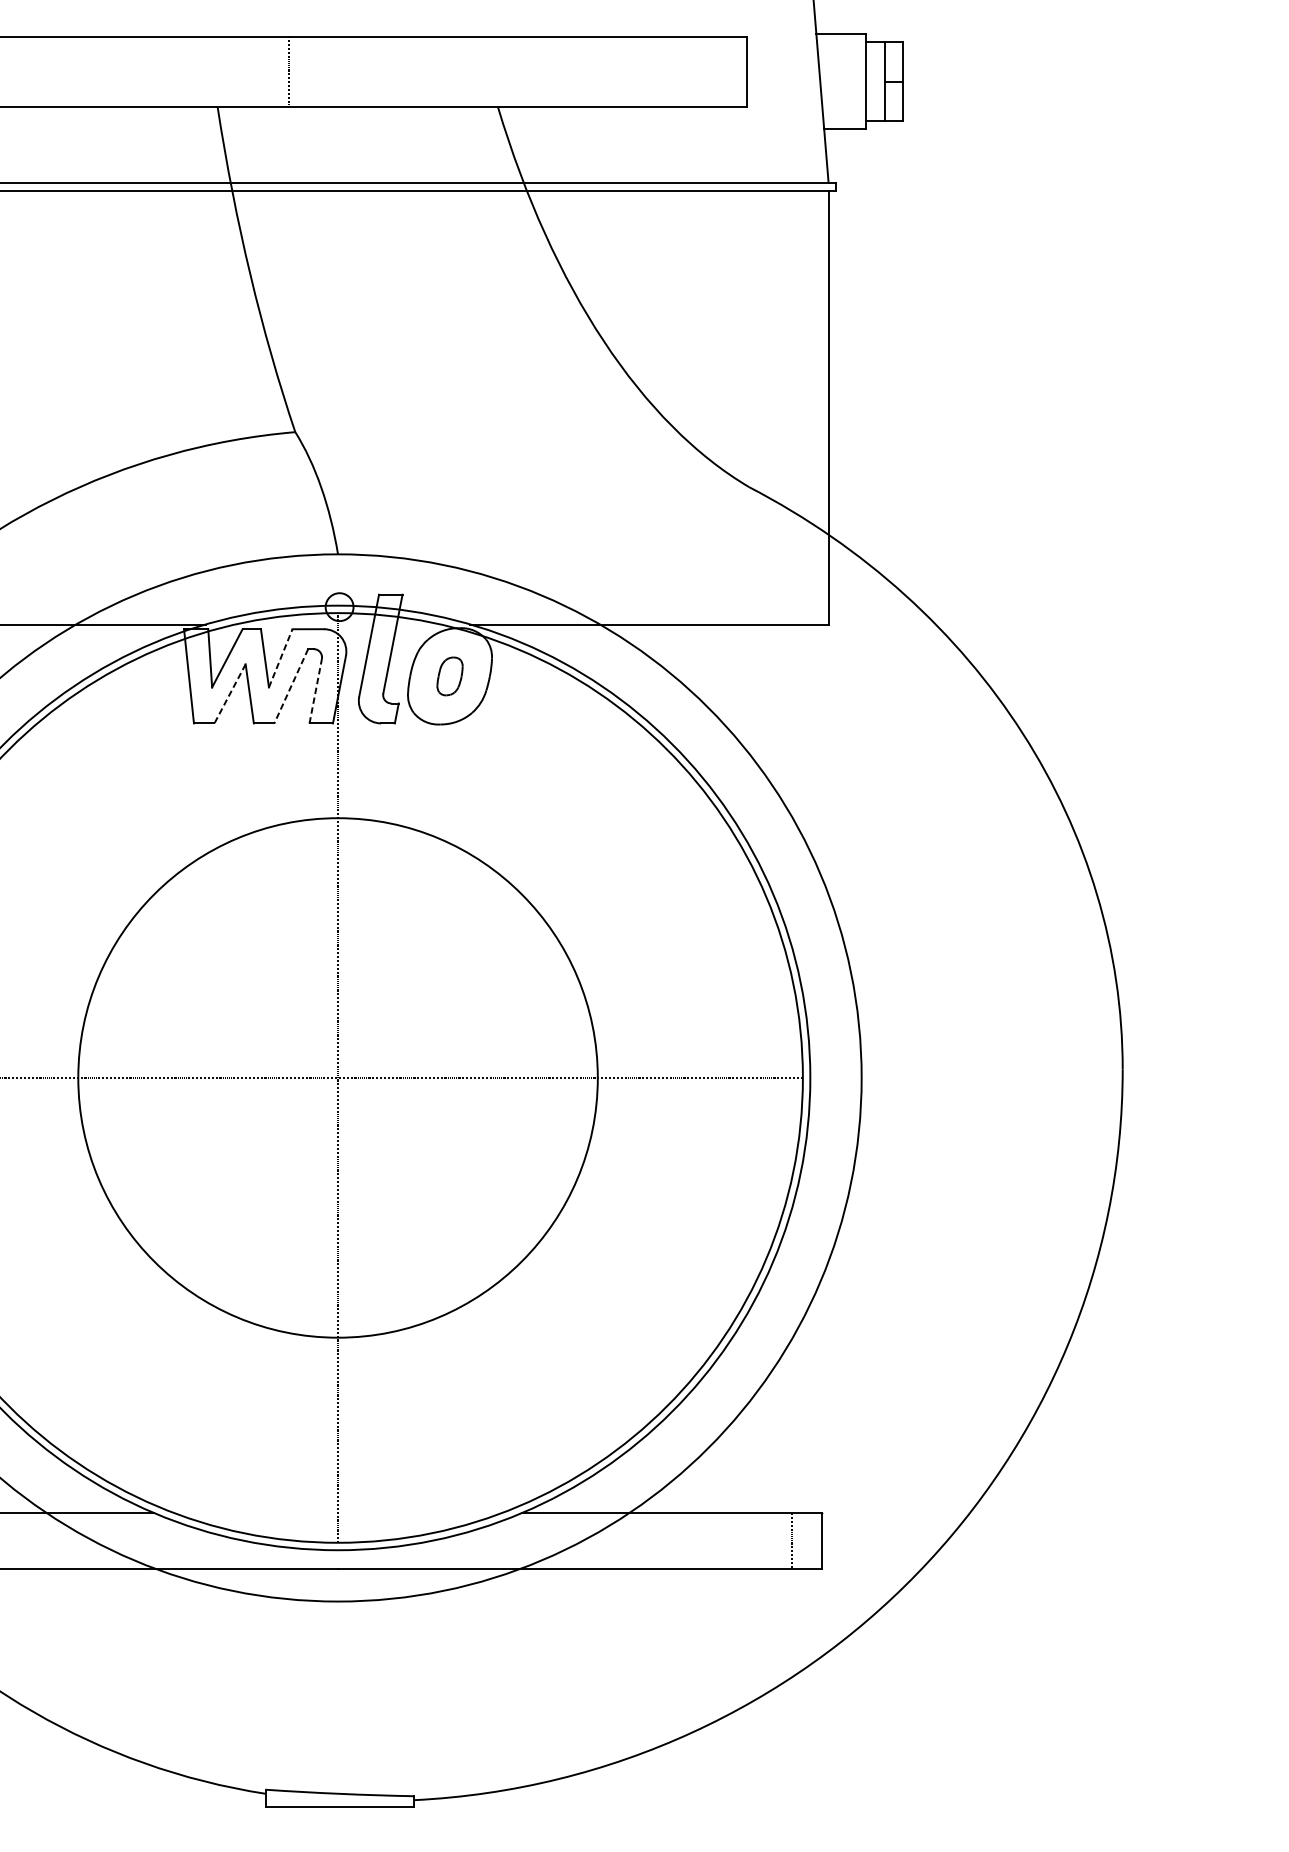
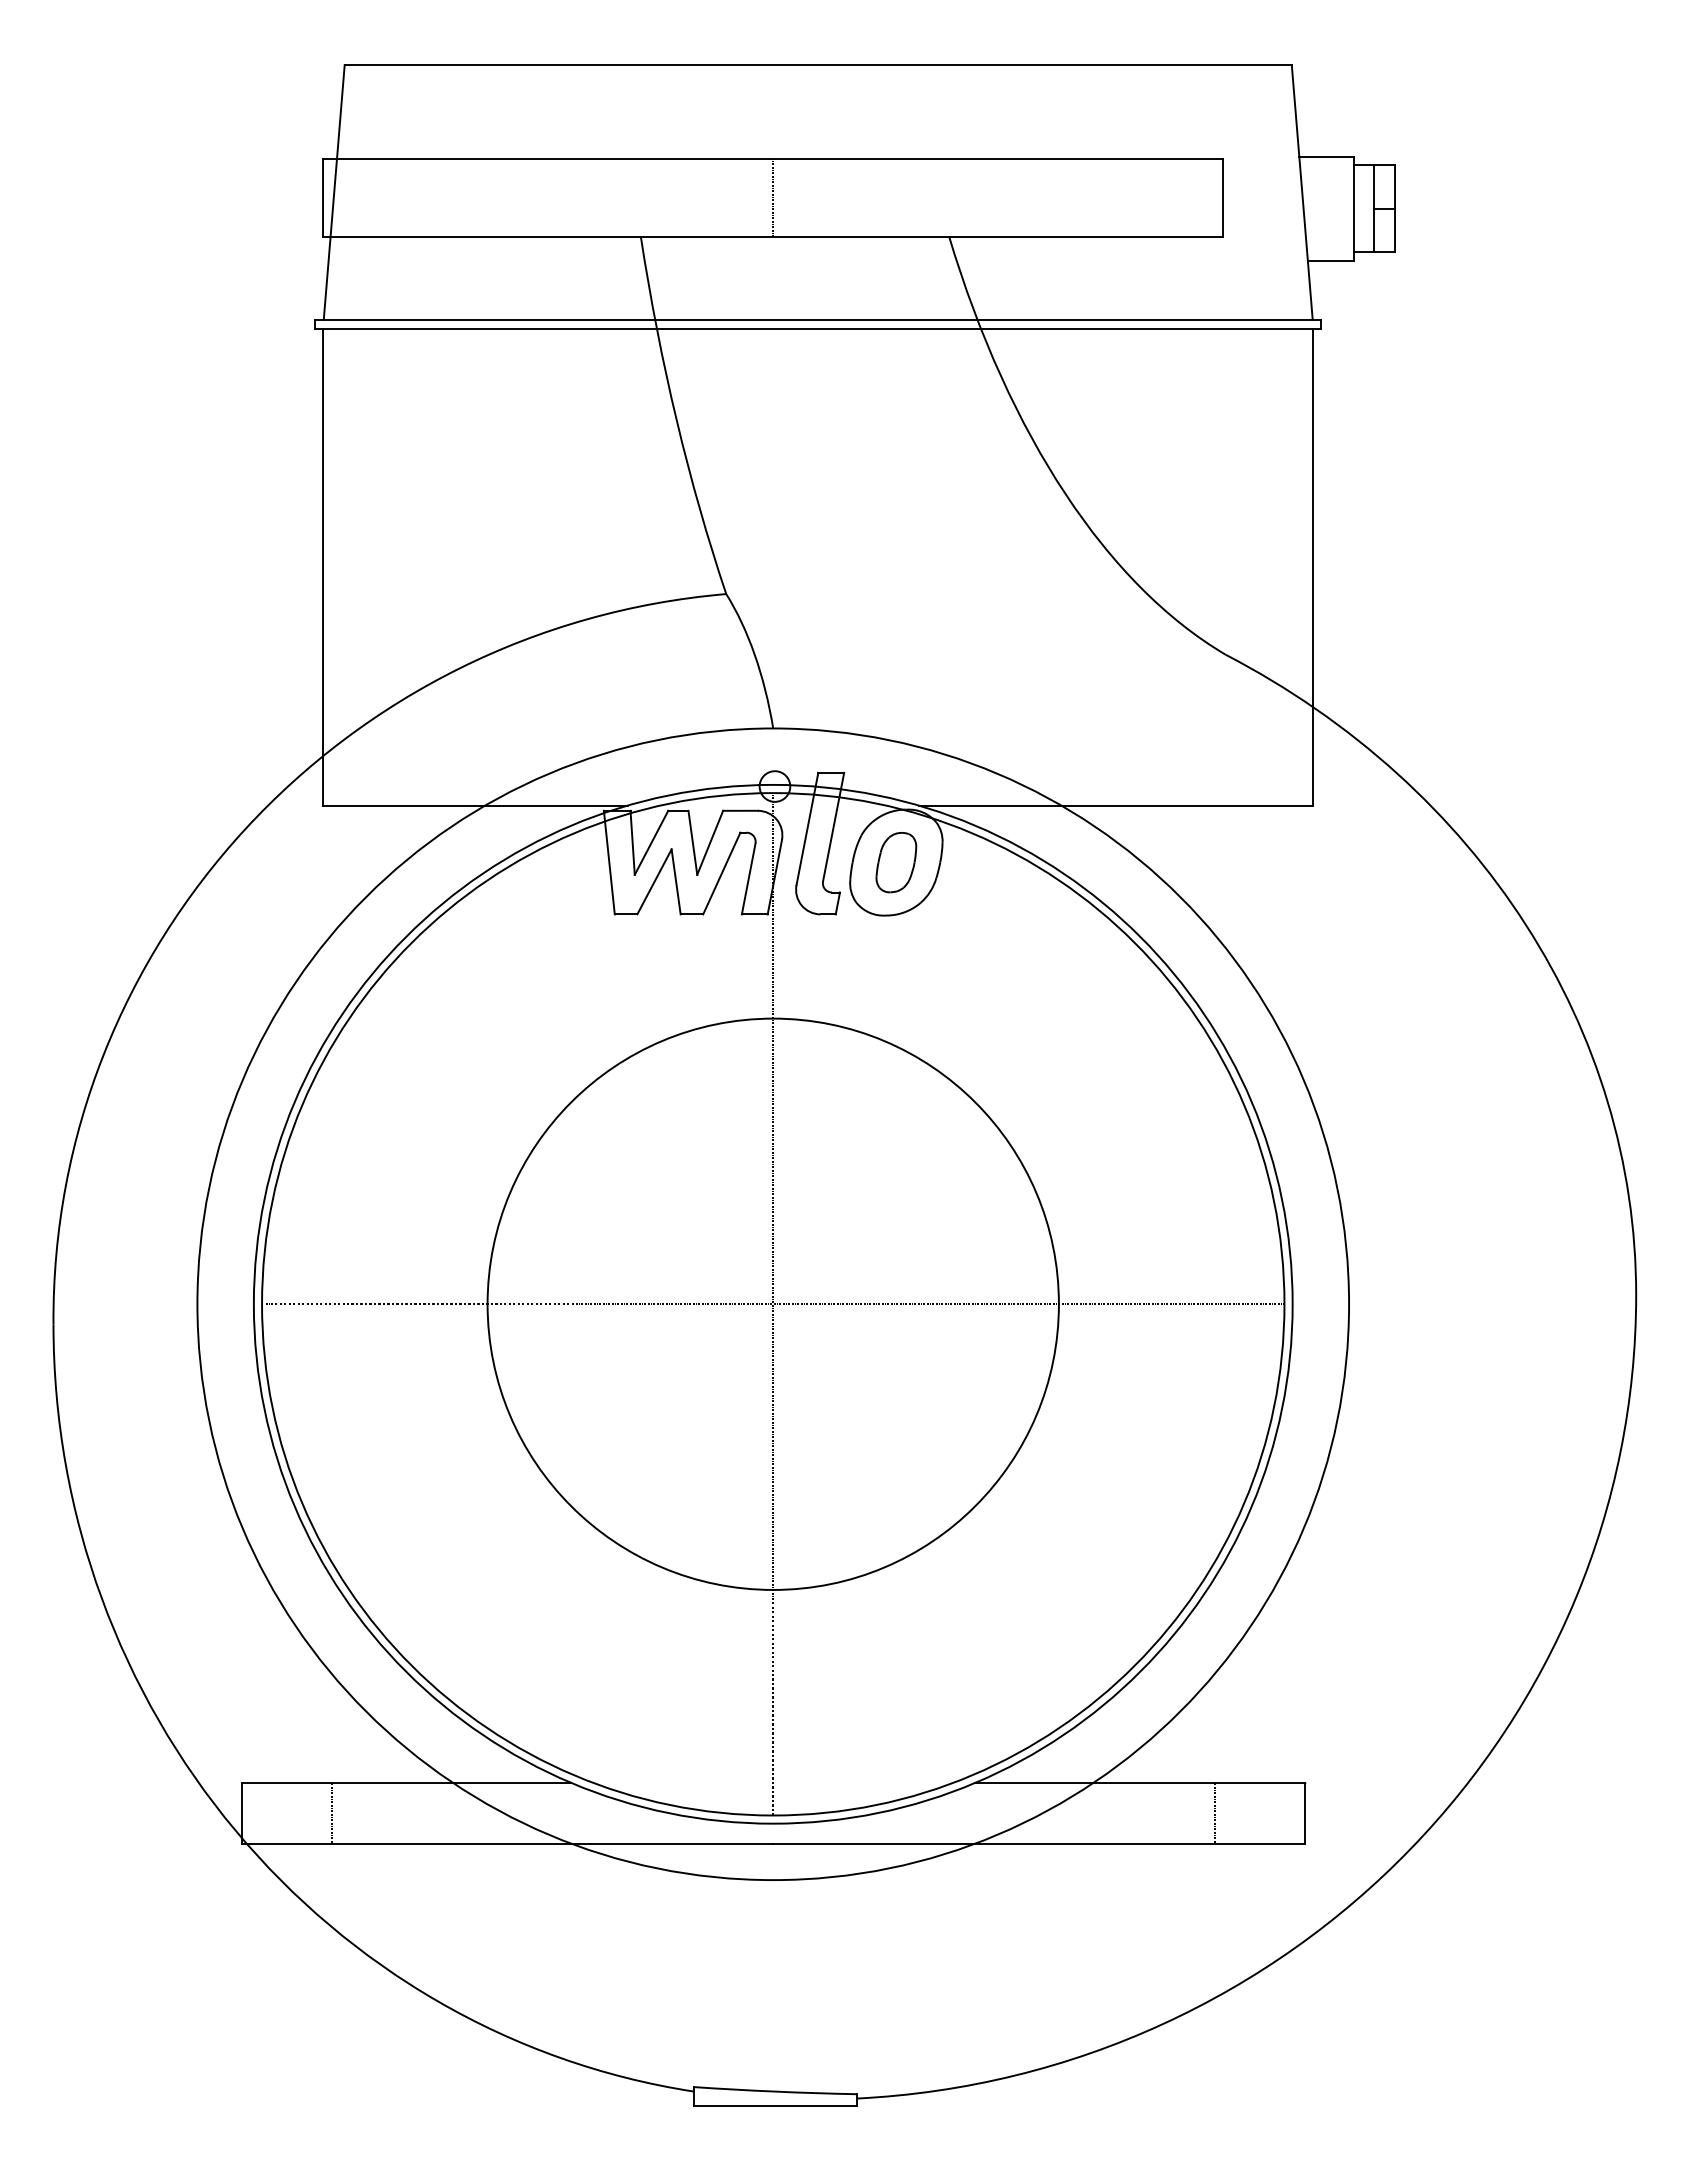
line: (289, 71) -> (773, 197), moved
line: (280, 658) -> (710, 842), dashed -> solid
part: (450, 676) -> (896, 862), size x1.43
line: (291, 686) -> (721, 873), dashed -> solid
line: (315, 690) -> (748, 878), dashed -> solid
line: (230, 693) -> (654, 881), dashed -> solid
line: (792, 1540) -> (1214, 1813), moved

